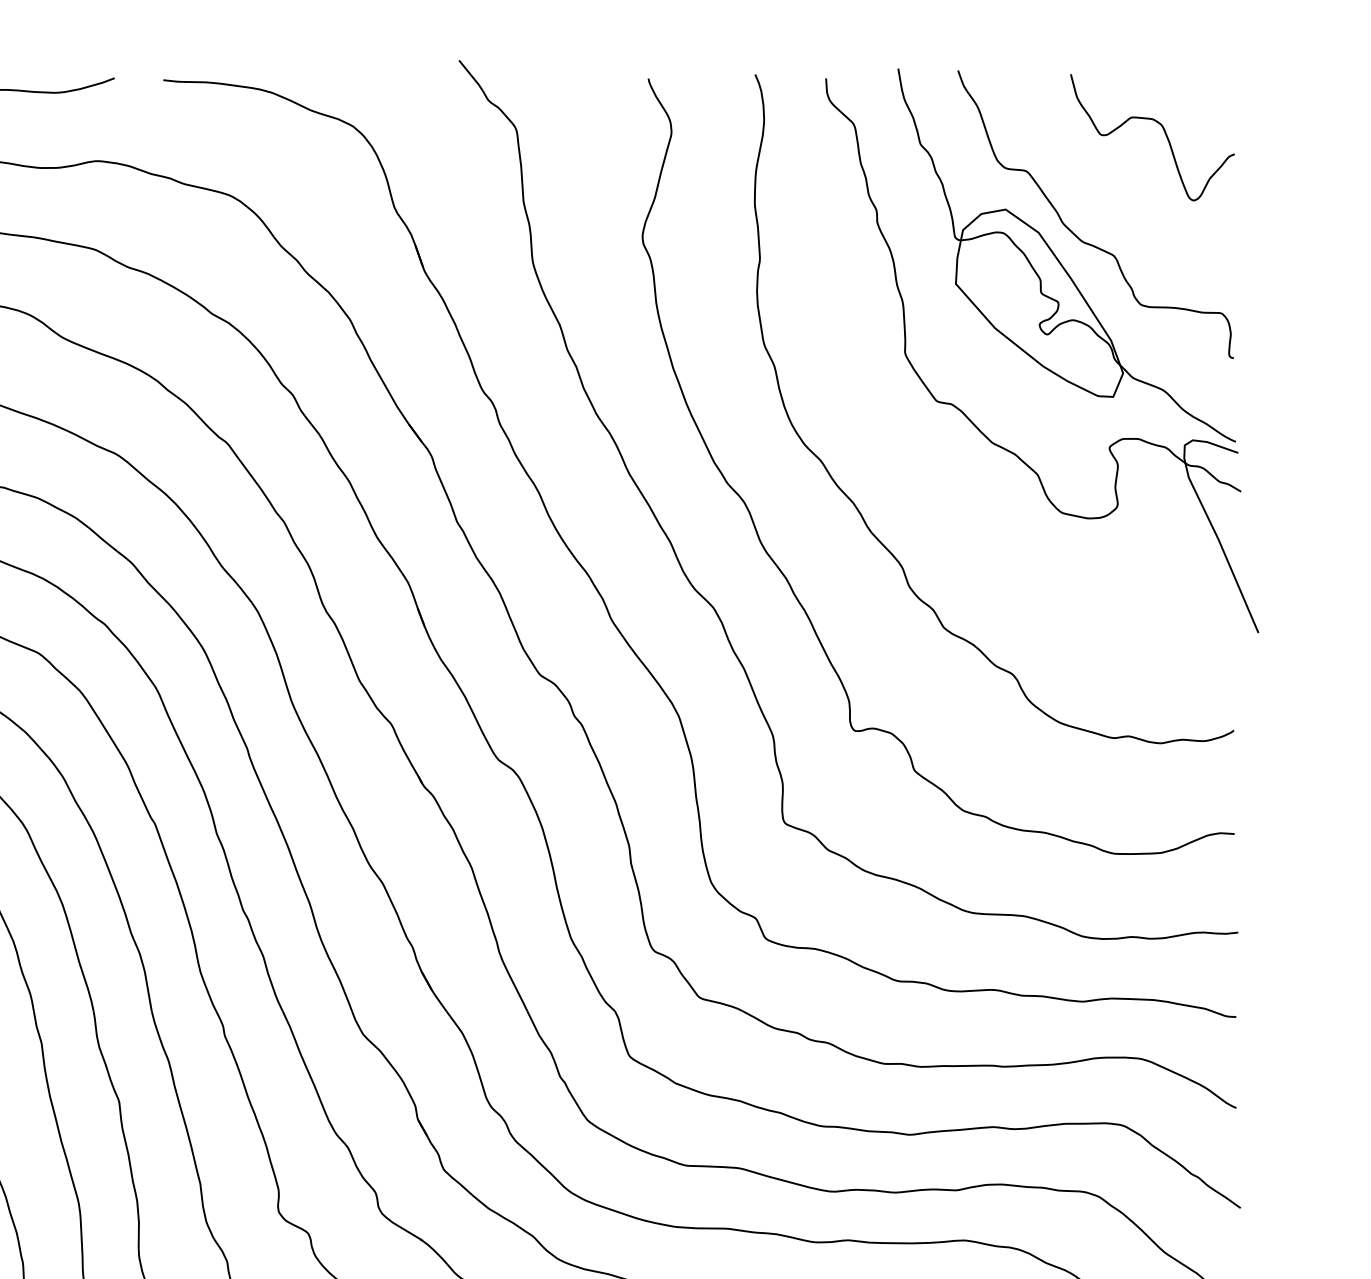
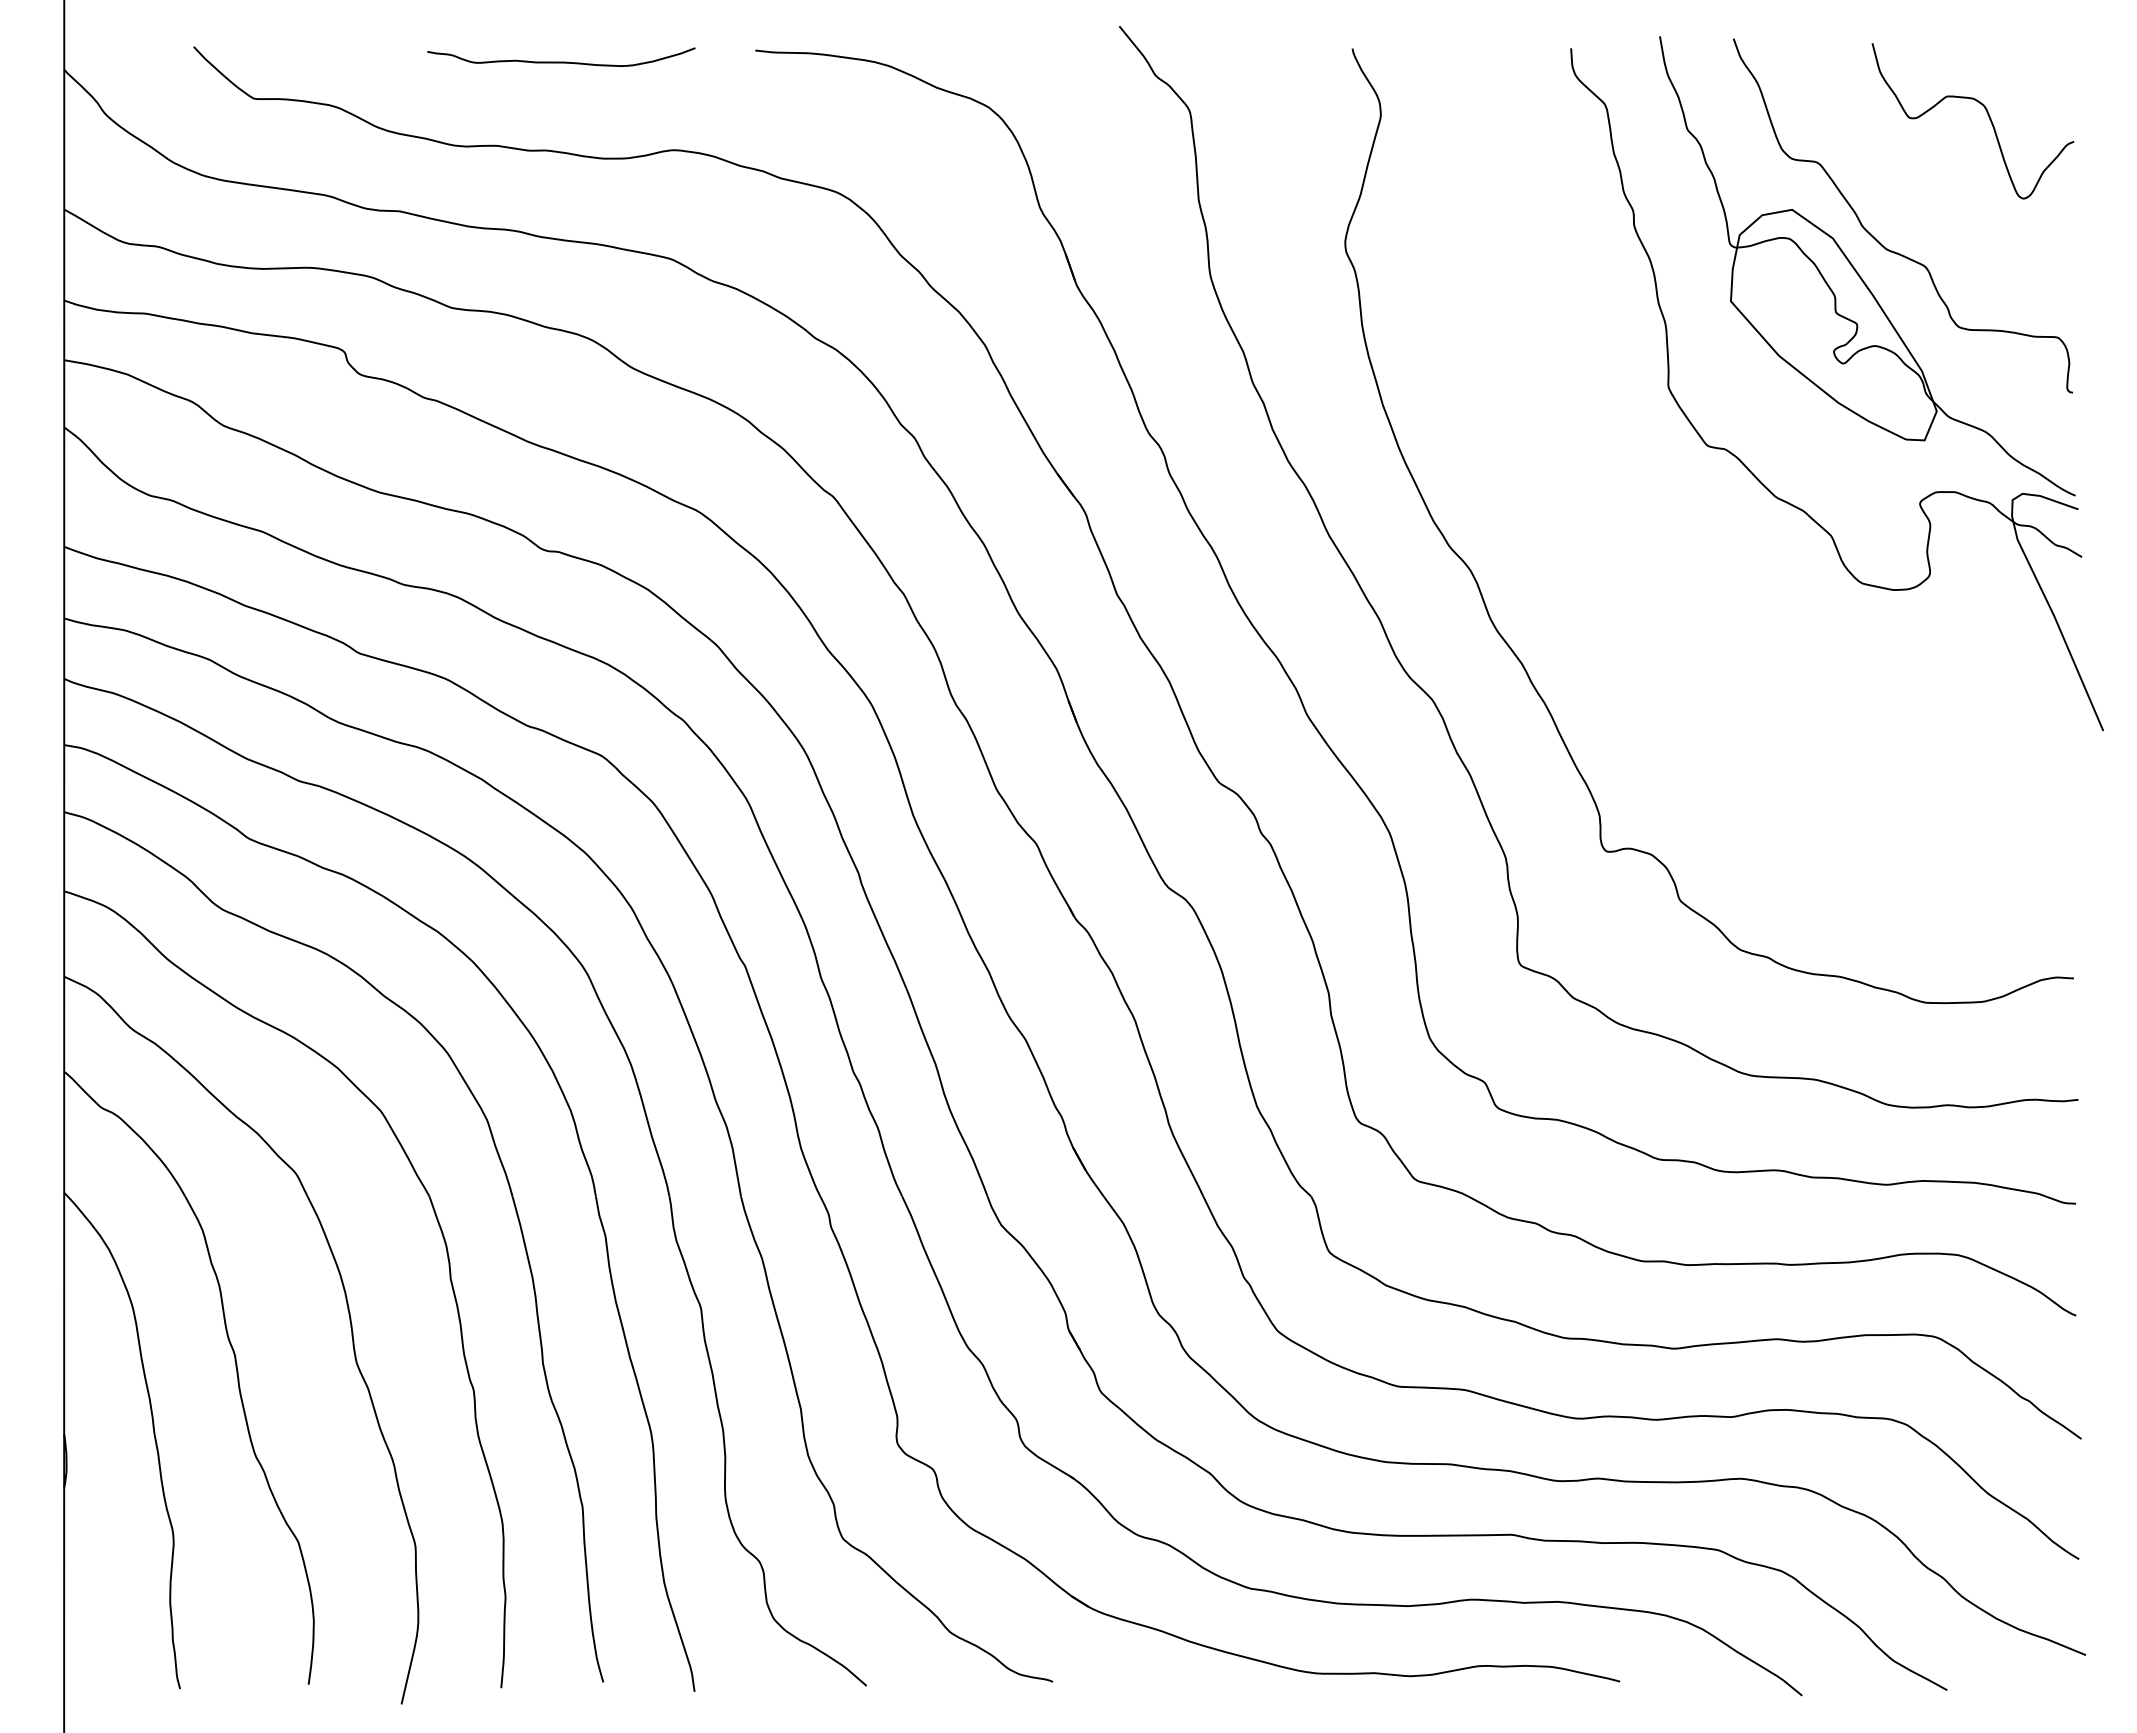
curve: (854, 503) -> (1606, 571), removed

